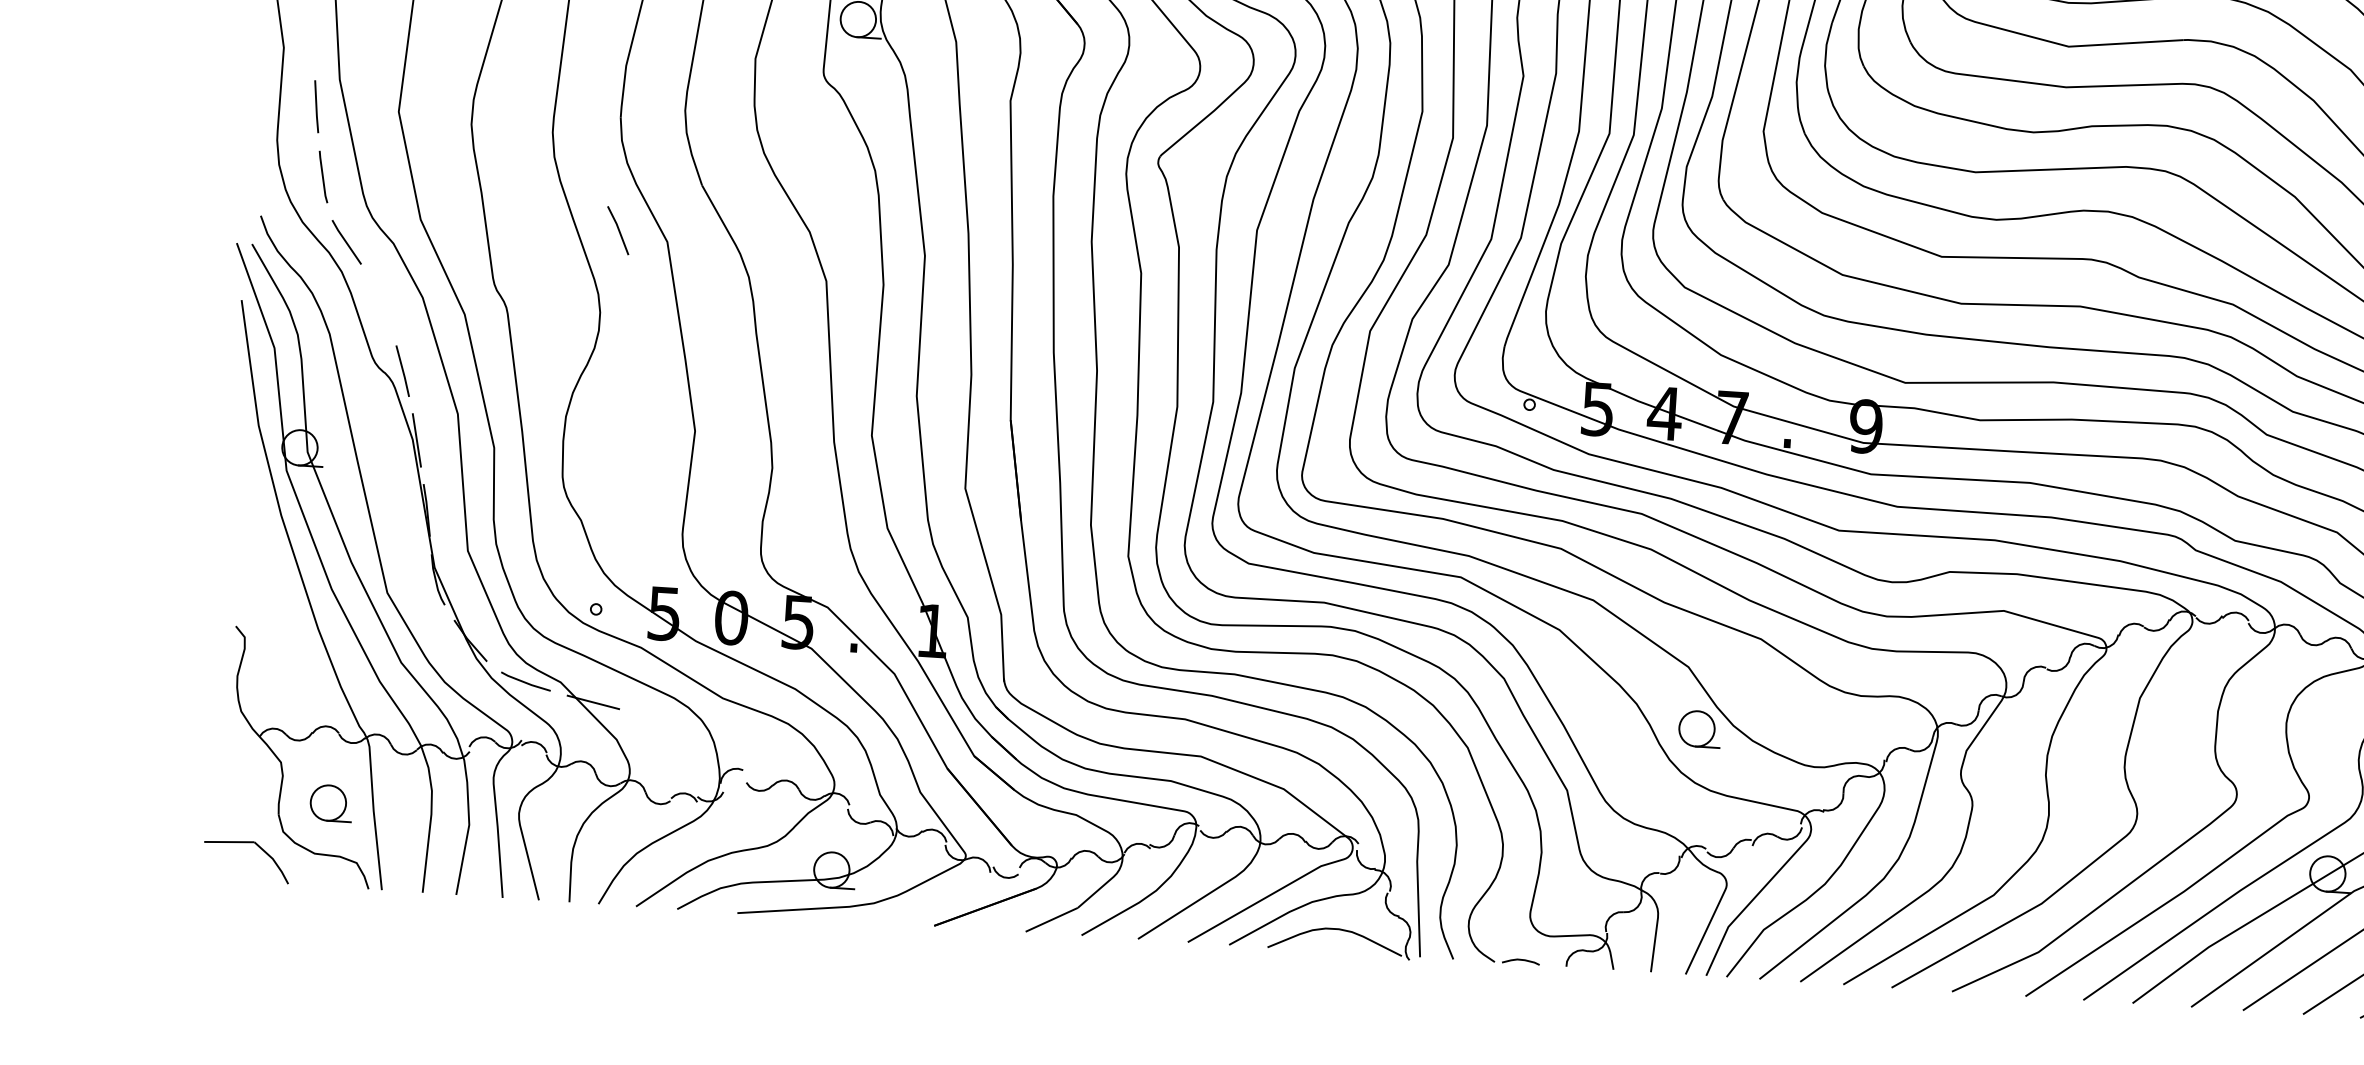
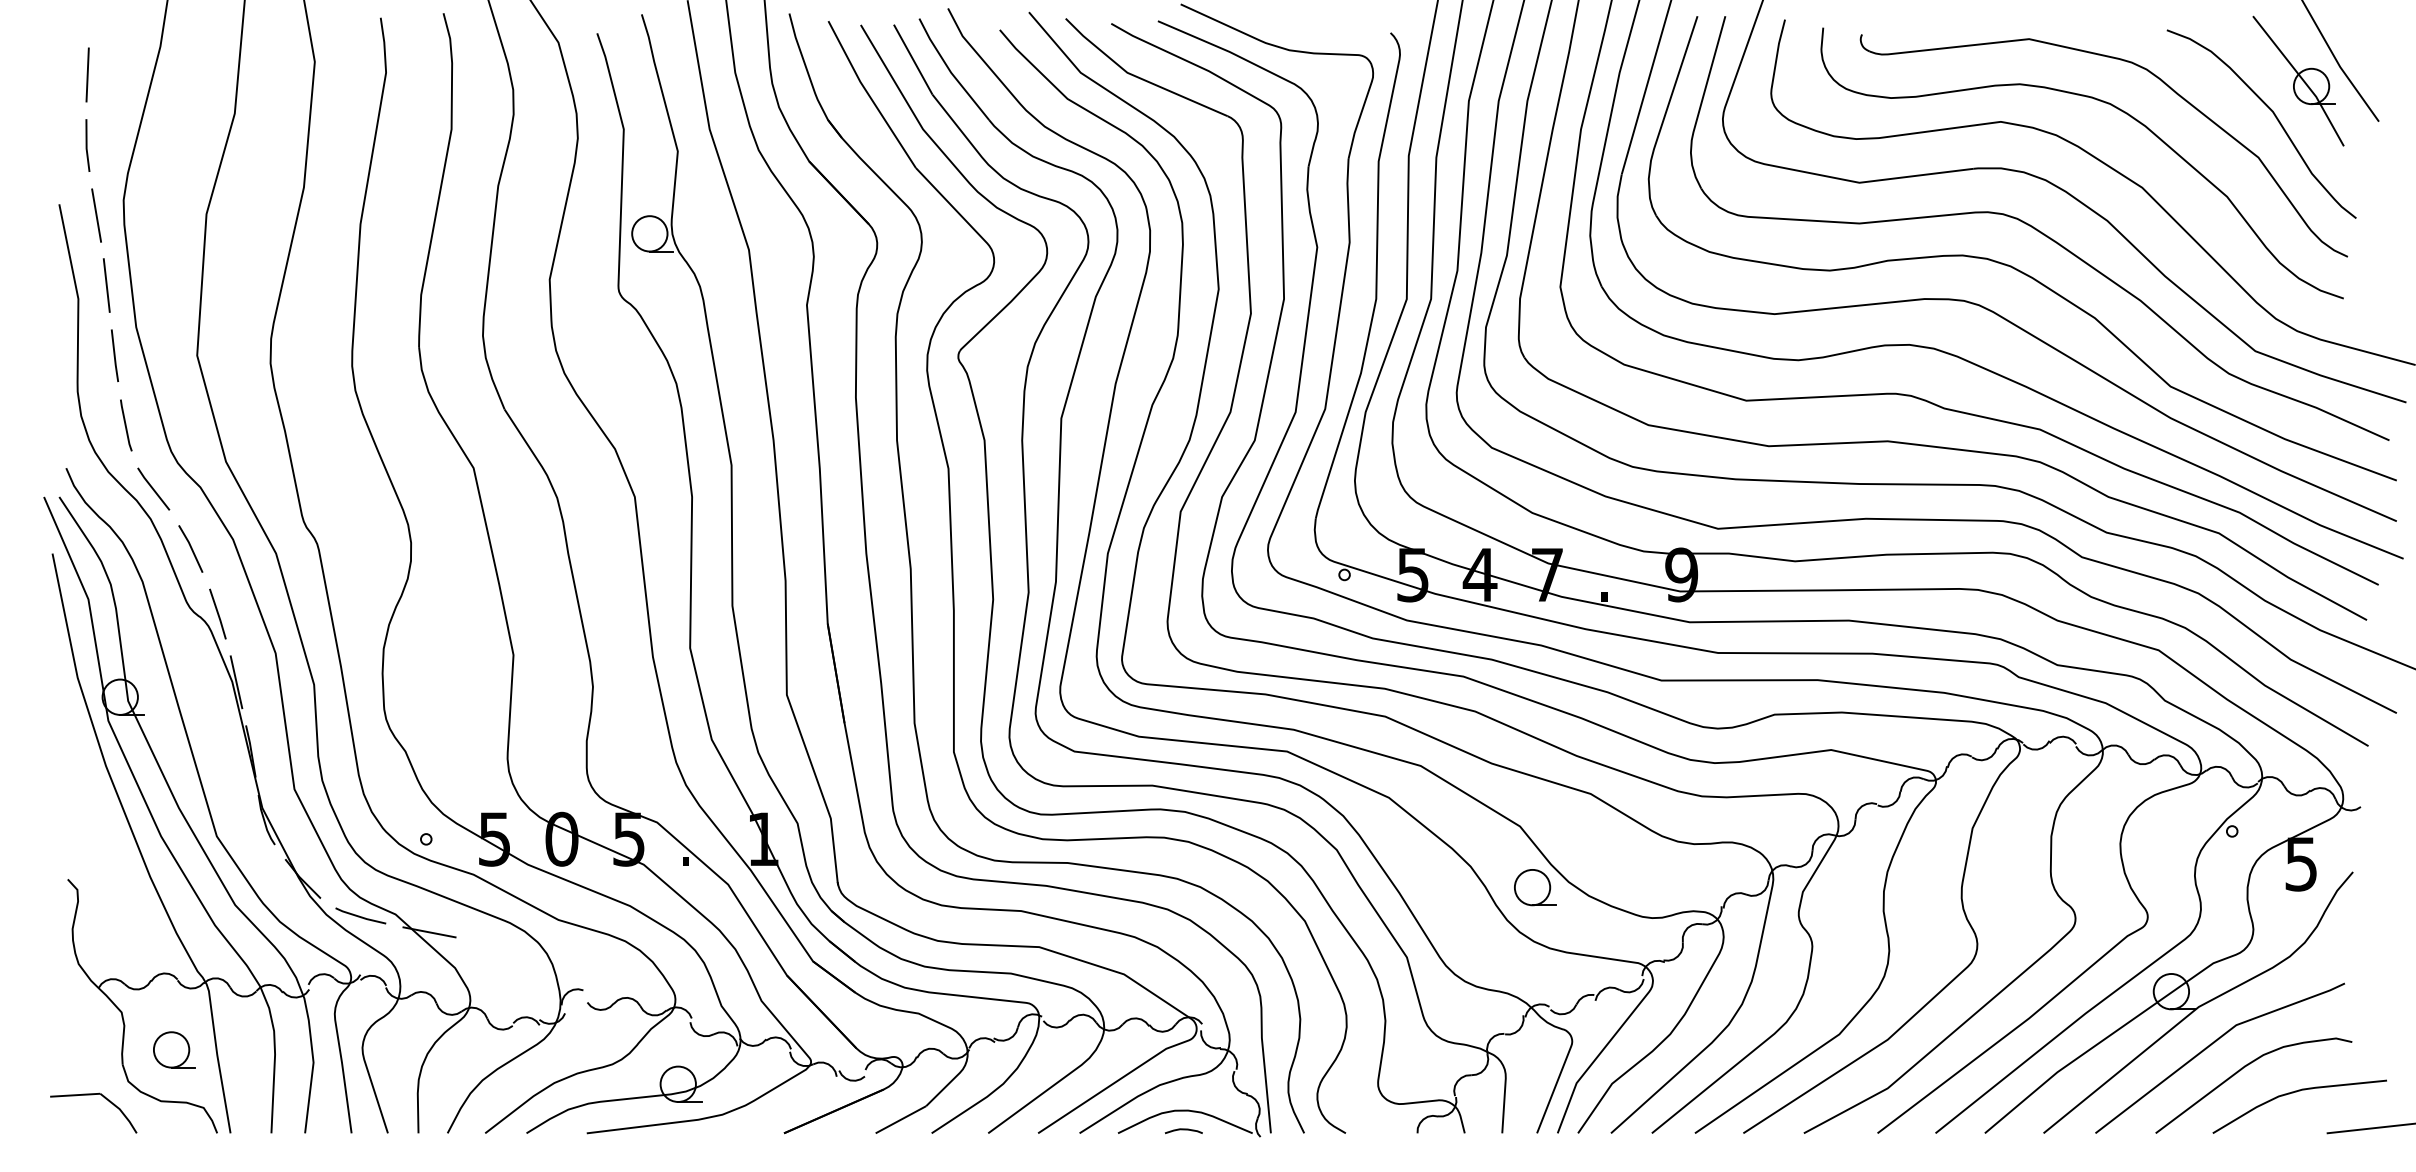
line: (312, 36) -> (106, 285), added
line: (617, 230) -> (190, 548), moved
curve: (1520, 960) -> (1183, 1130), moved

